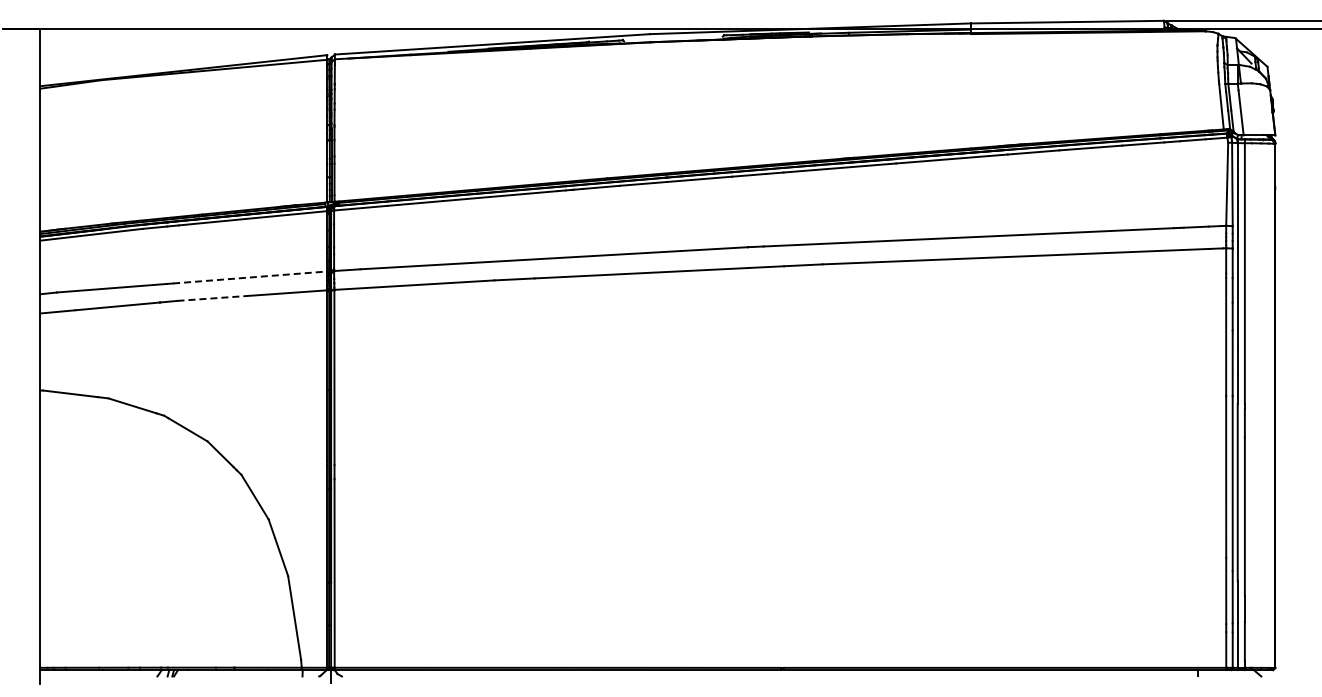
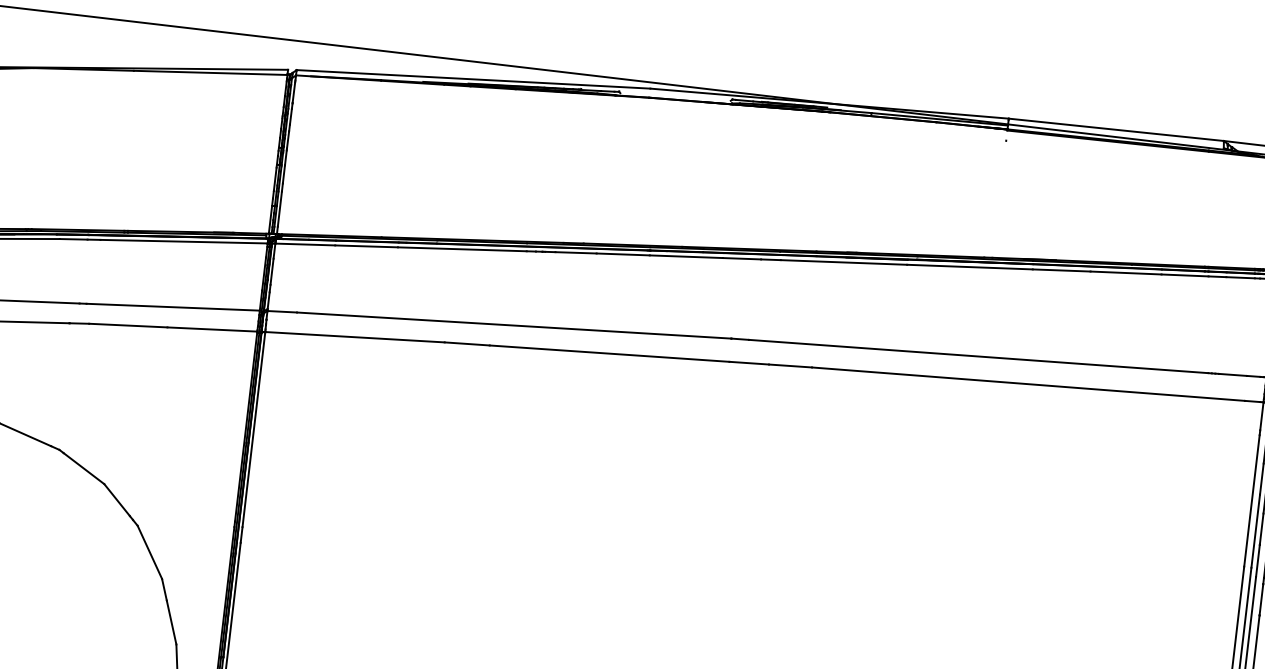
line: (250, 277) -> (173, 307), dashed -> solid
line: (212, 298) -> (128, 325), dashed -> solid

